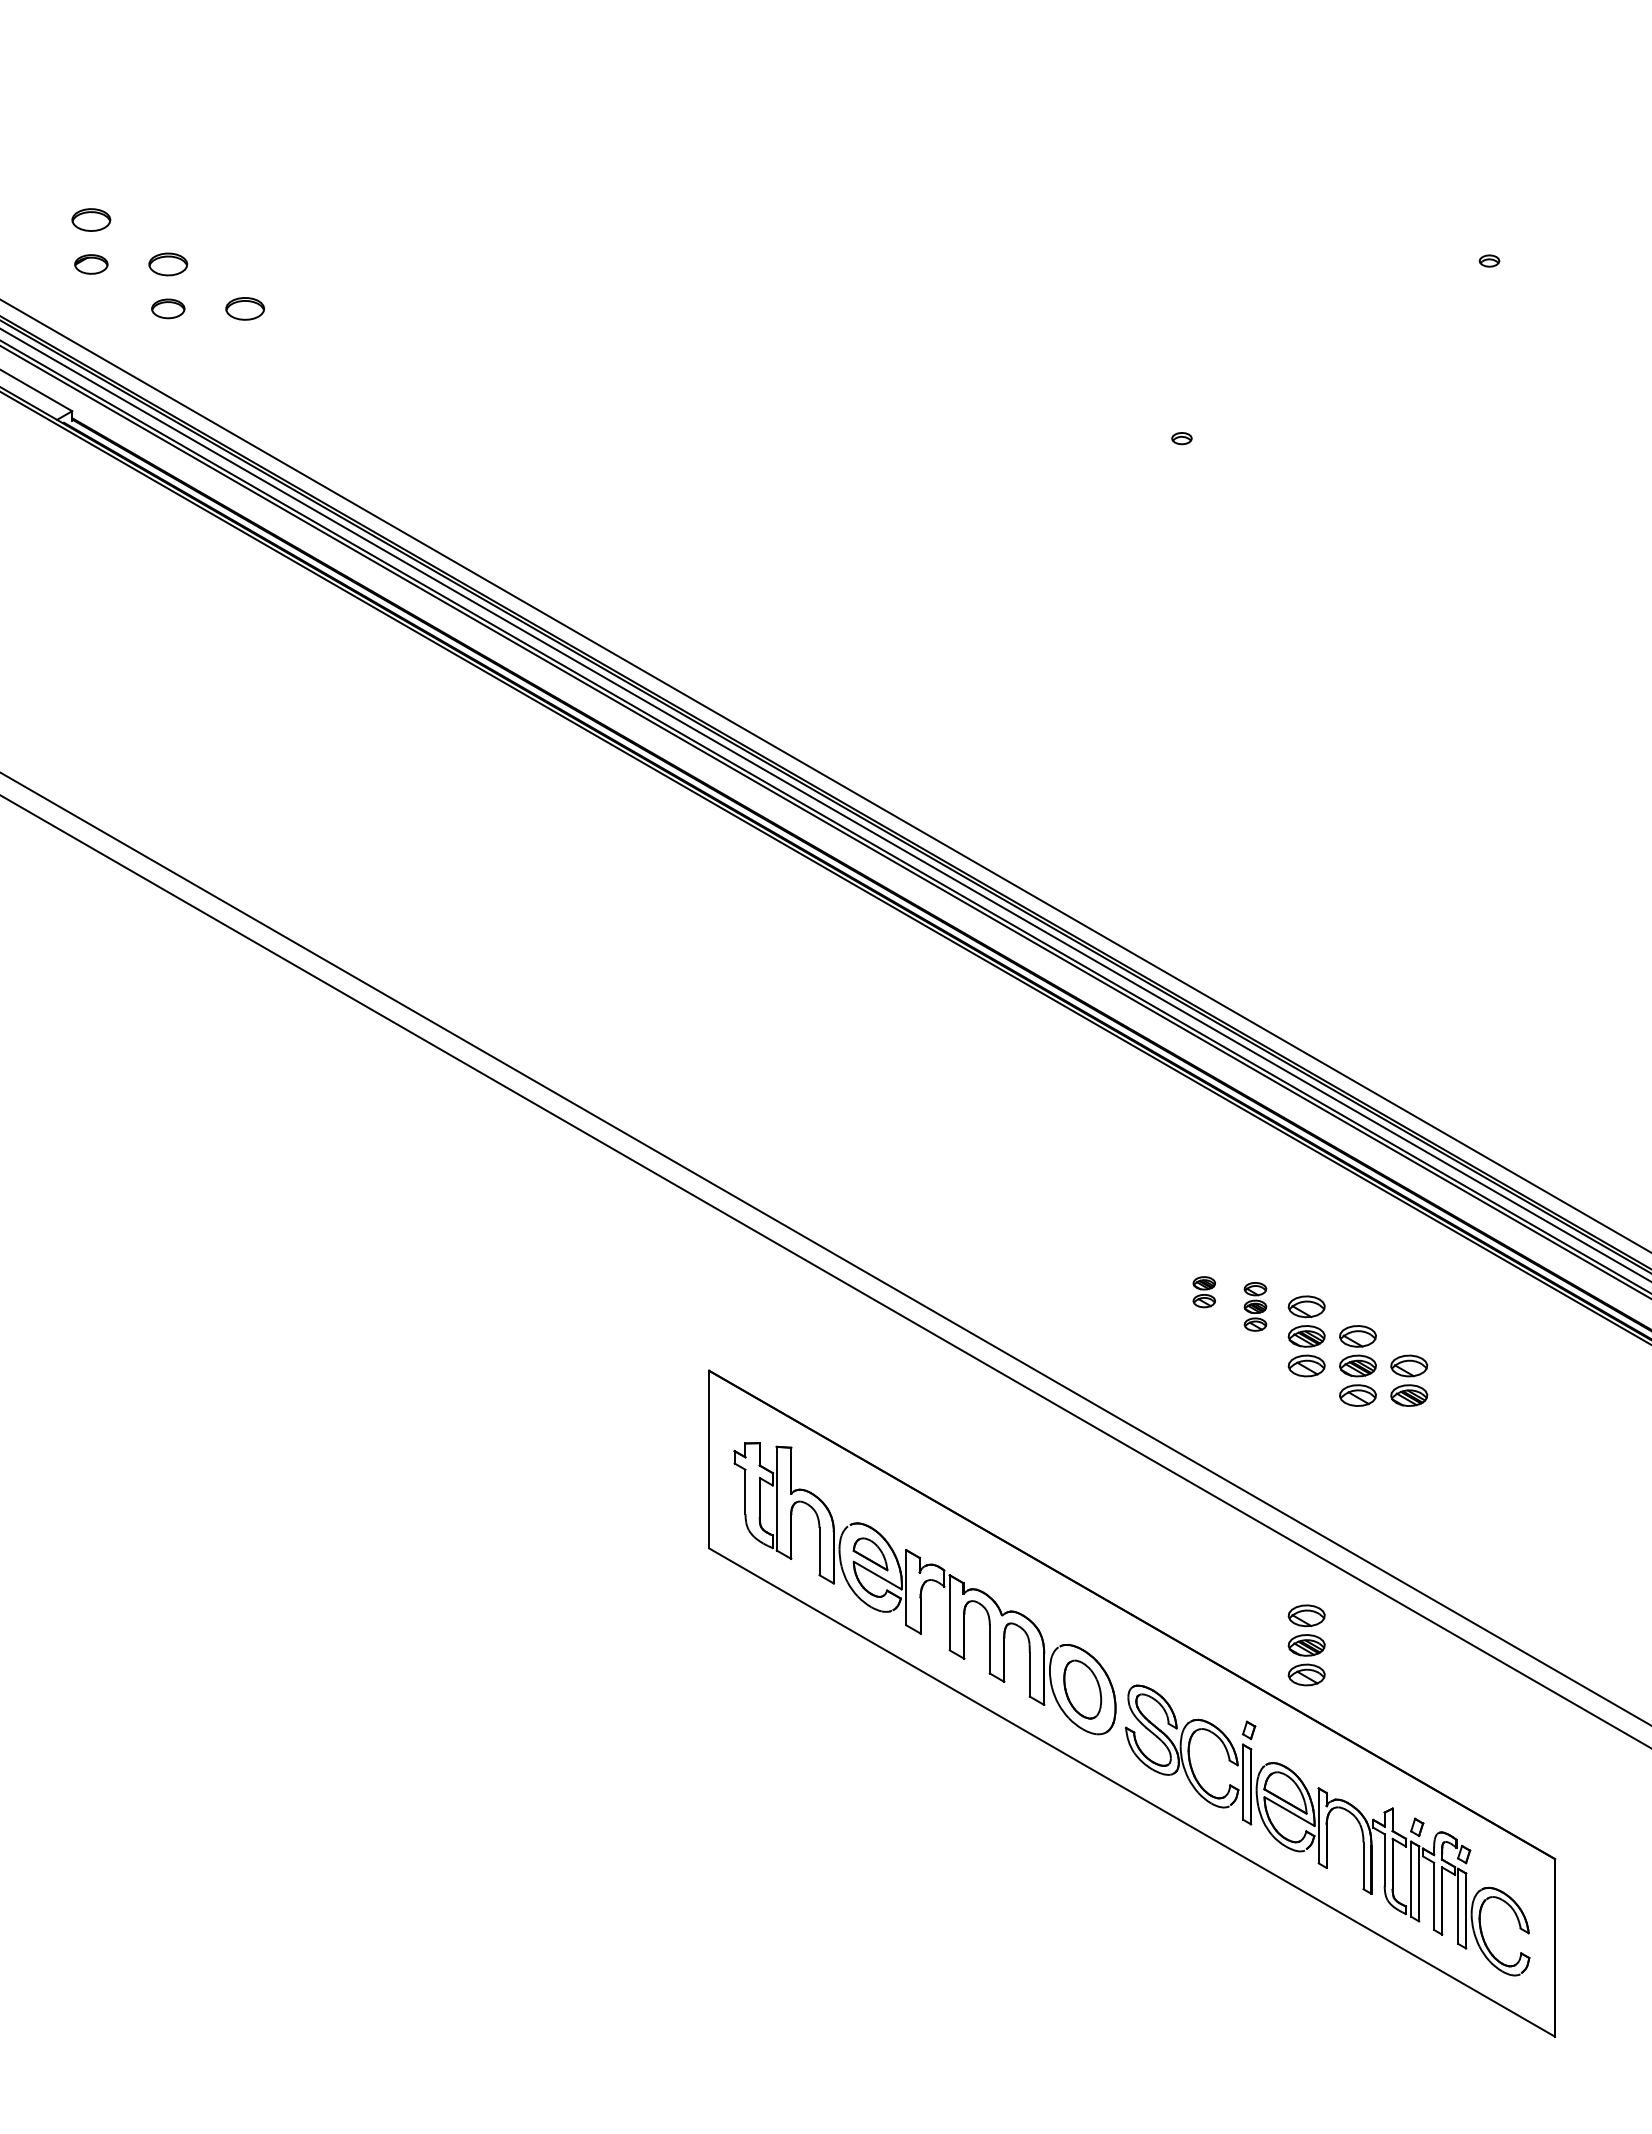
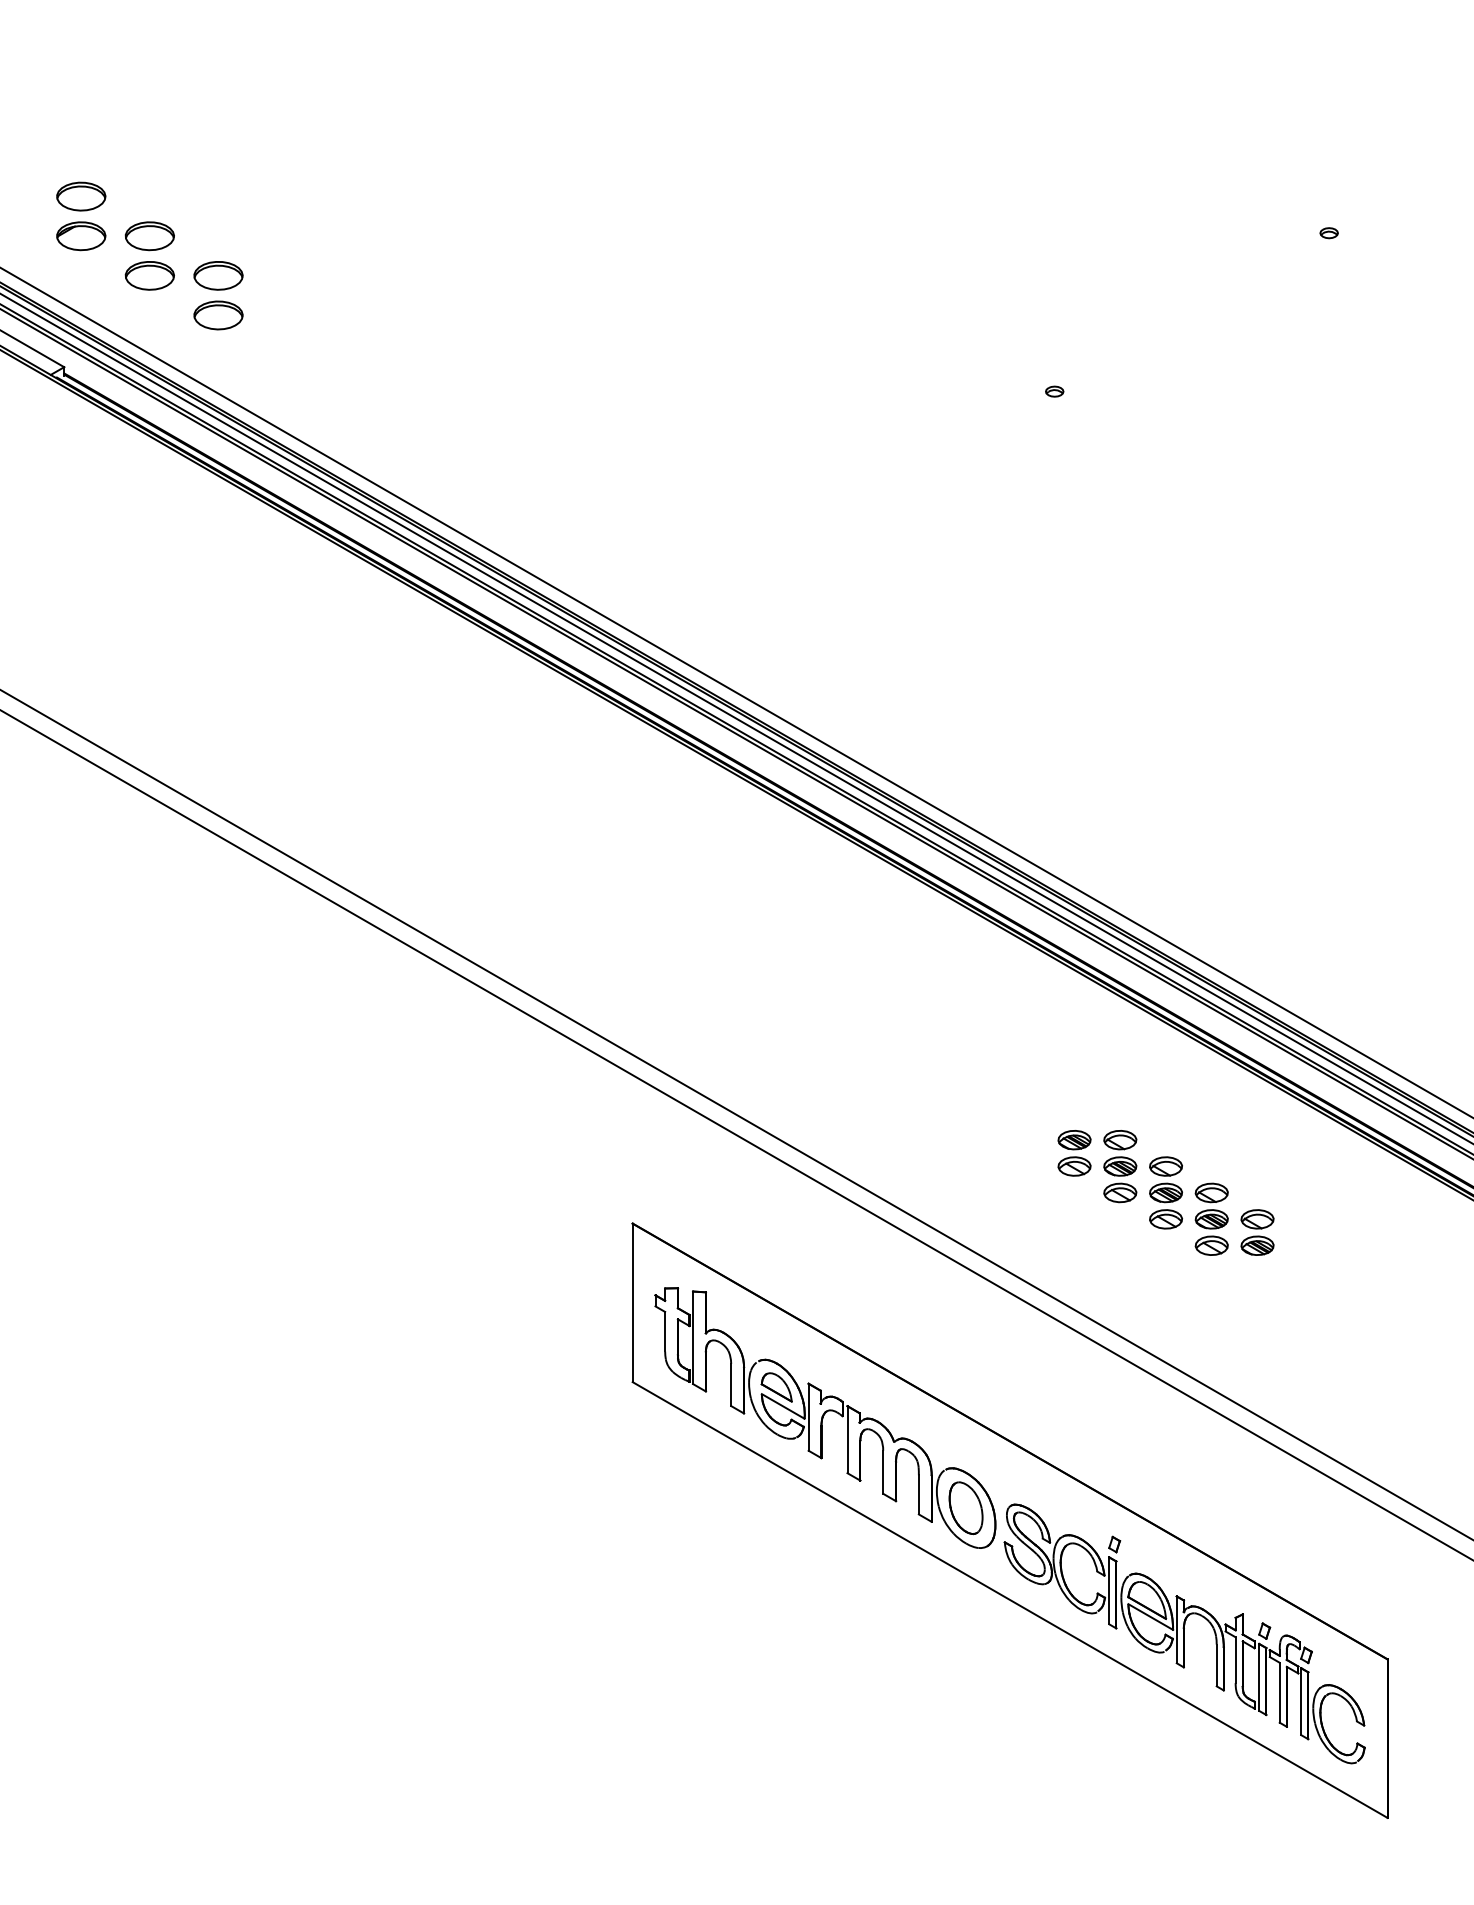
part: (91, 219) -> (81, 196), size x1.43
part: (91, 264) -> (81, 236), size x1.67
part: (168, 264) -> (150, 236), size x1.43
part: (168, 308) -> (150, 275), size x1.67
part: (245, 308) -> (218, 275), size x1.43
part: (245, 352) -> (218, 314), added
part: (1204, 1292) -> (1074, 1153), size x1.67
part: (1255, 1306) -> (1120, 1166), size x1.67
part: (1306, 1645) -> (1165, 1468), removed

